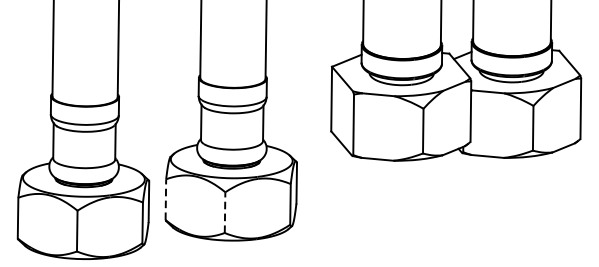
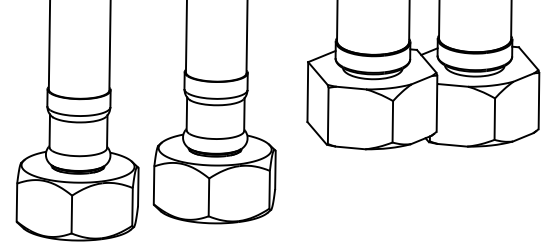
line: (166, 199) -> (154, 185), dashed -> solid
line: (224, 212) -> (208, 197), dashed -> solid

